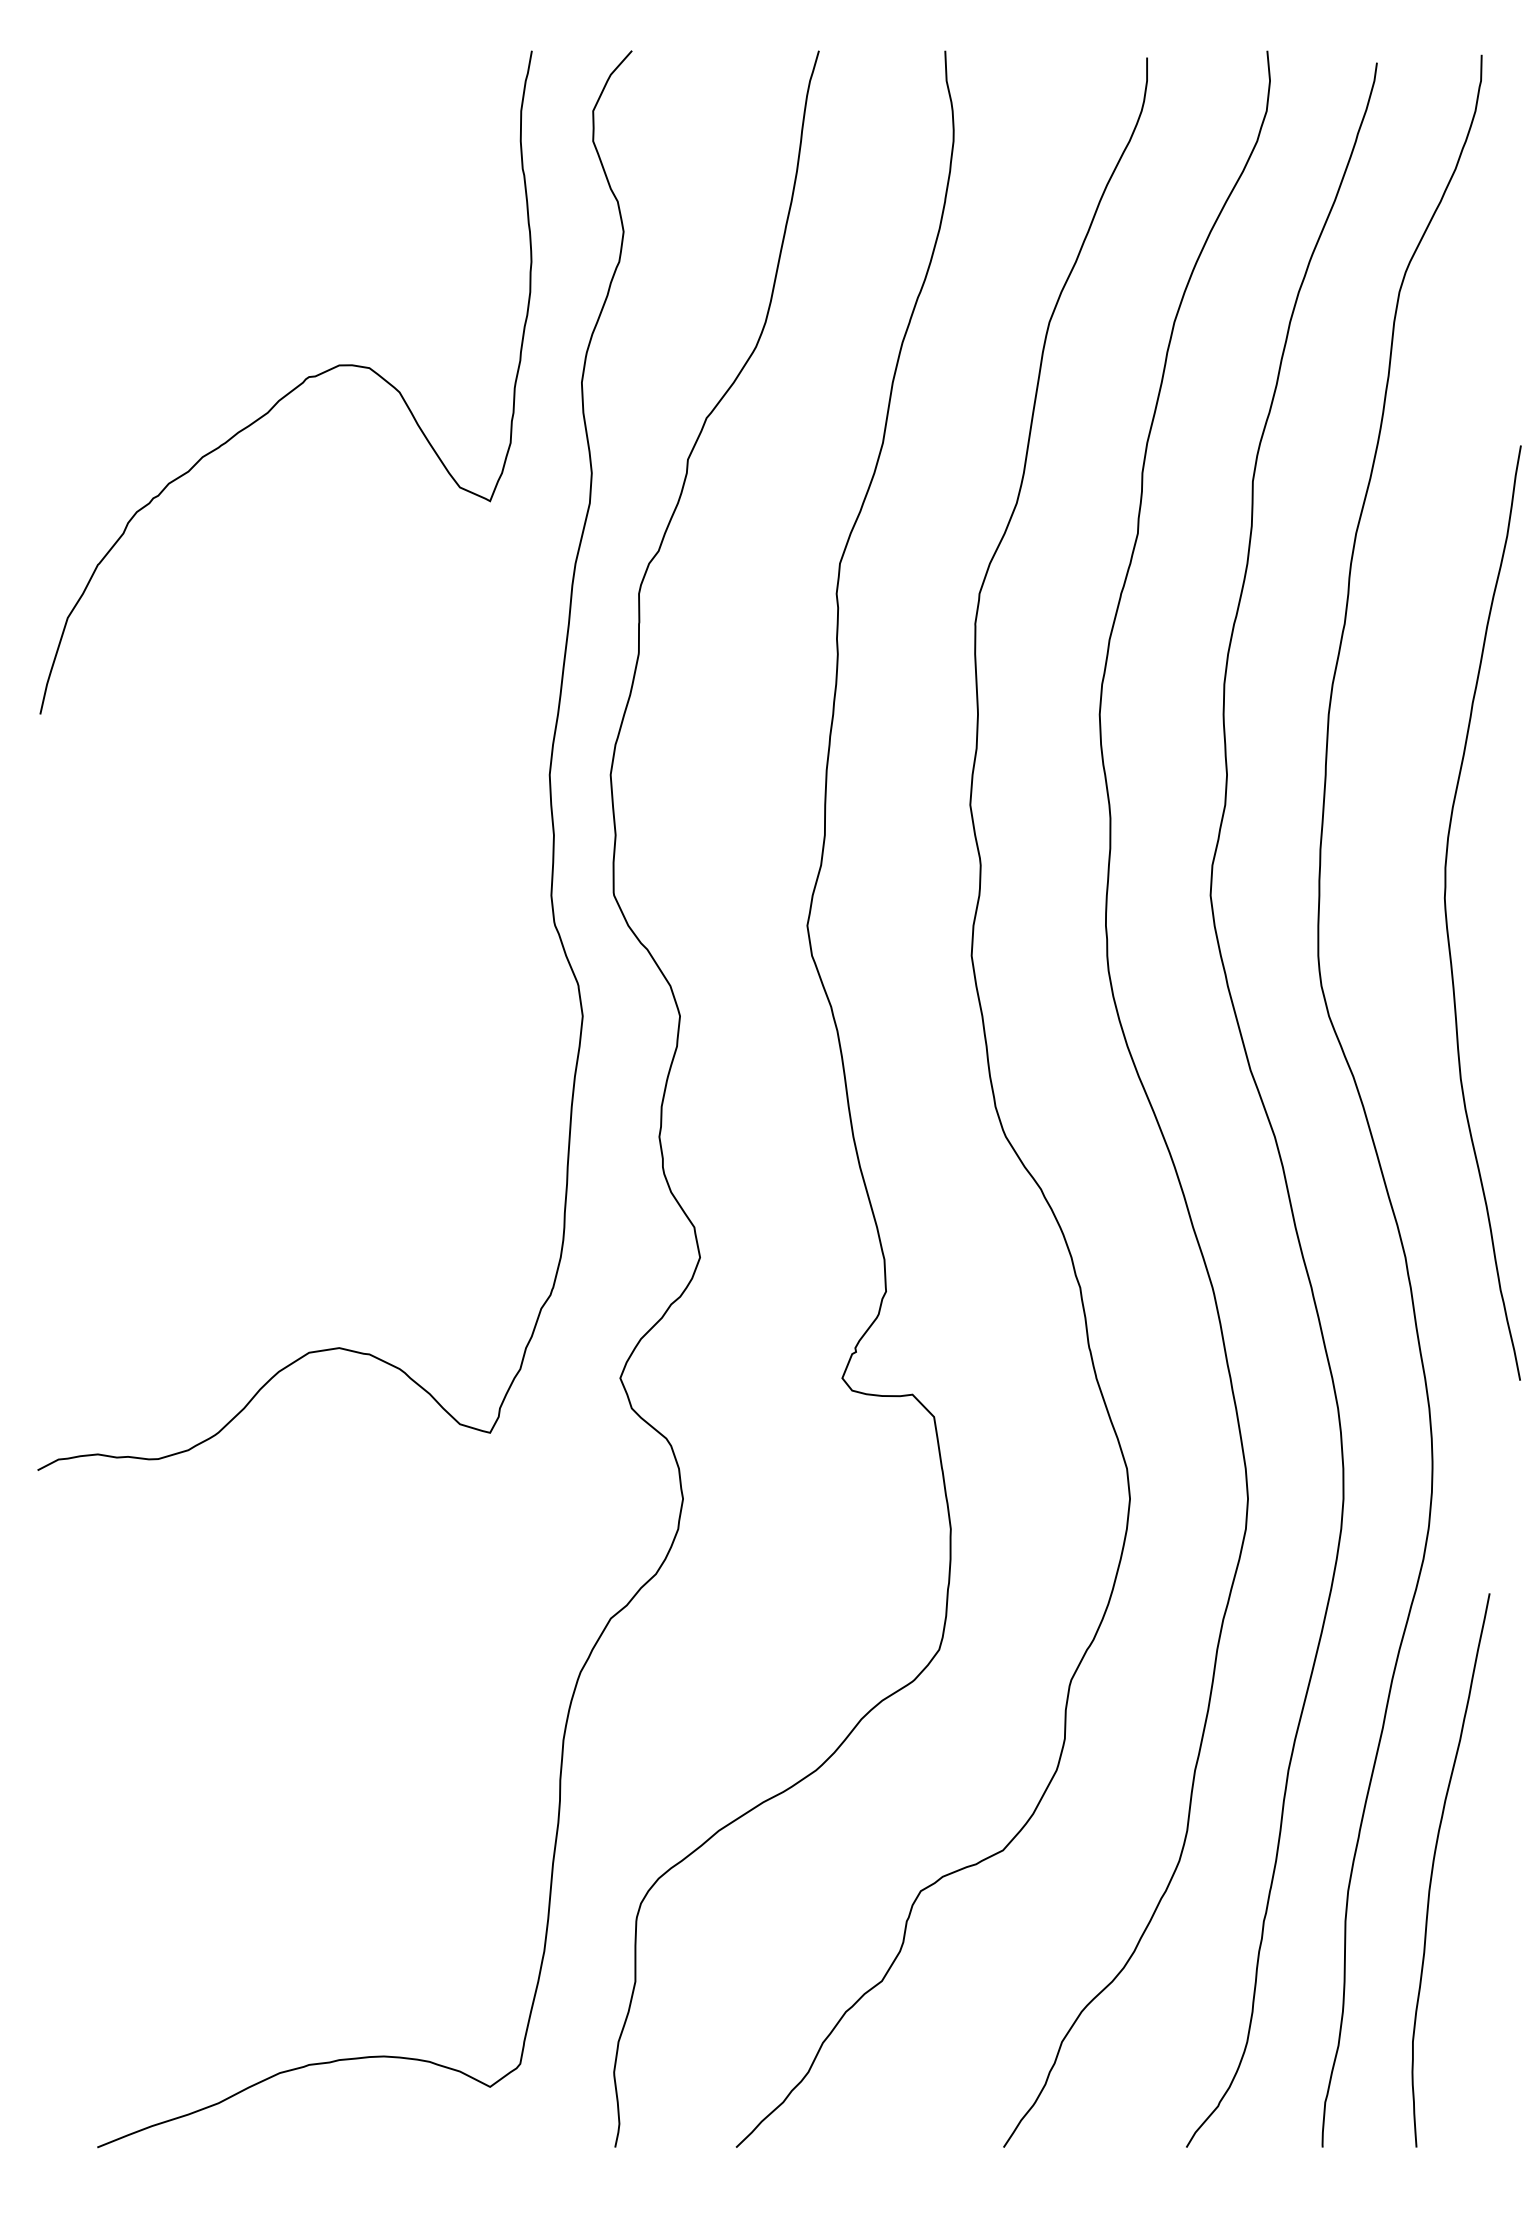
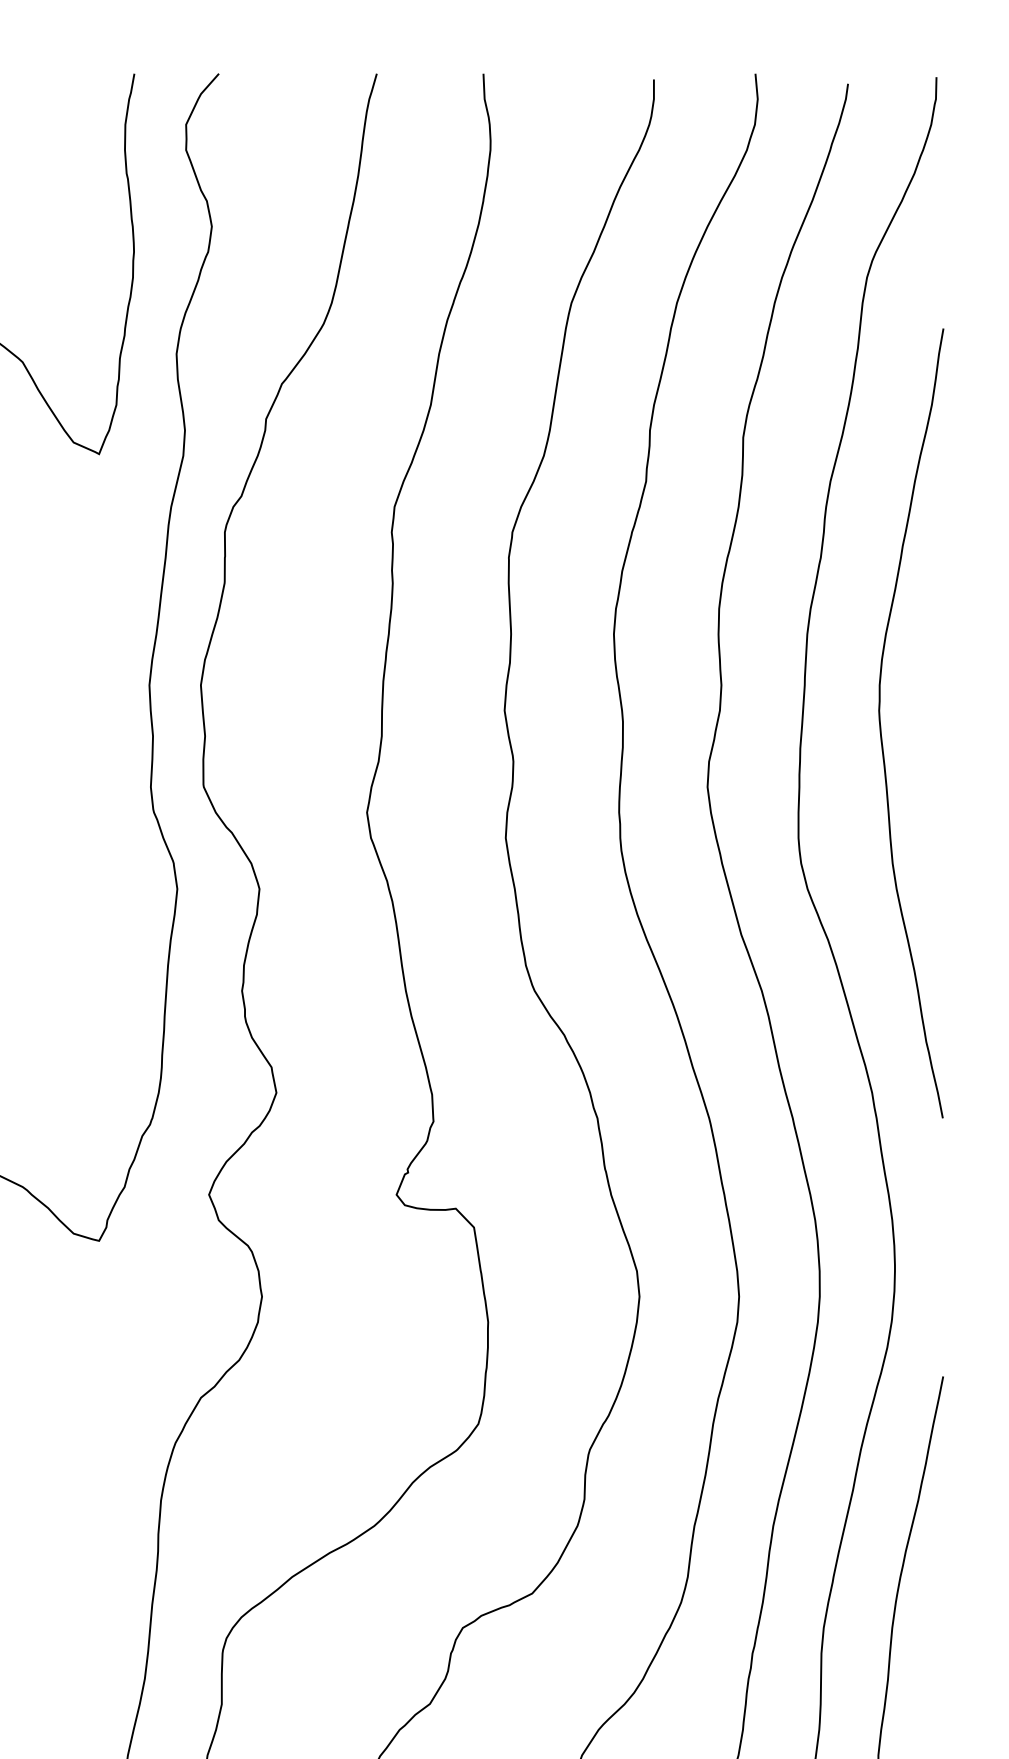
curve: (1447, 917) -> (881, 727), moved

